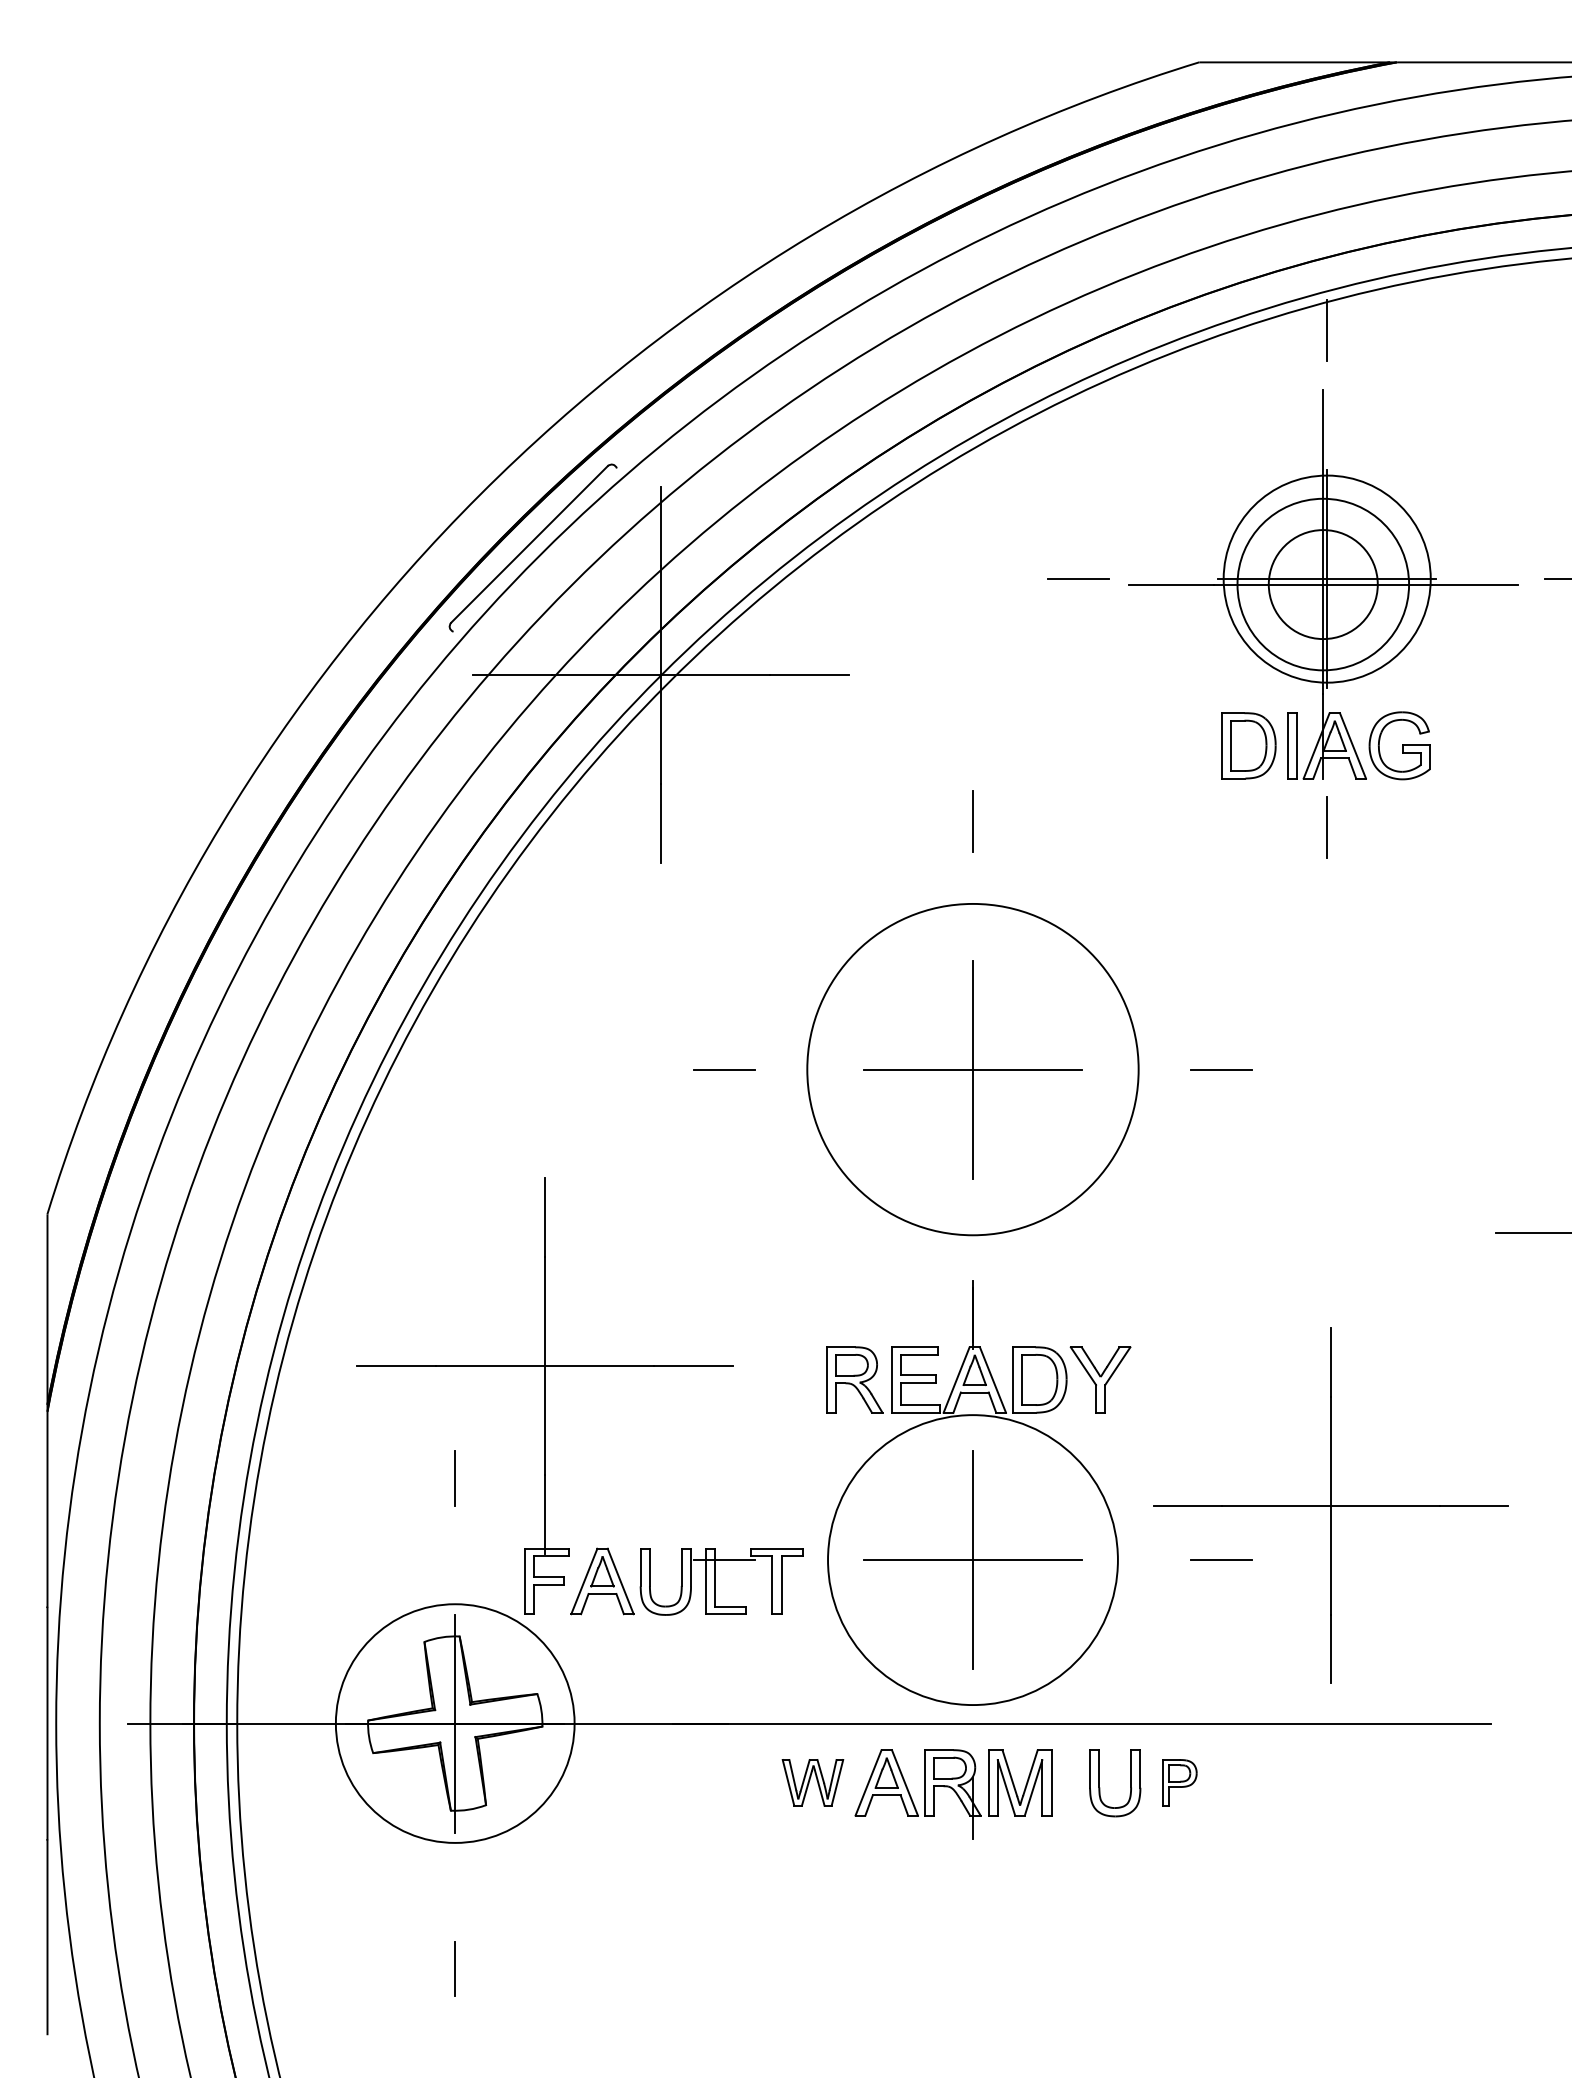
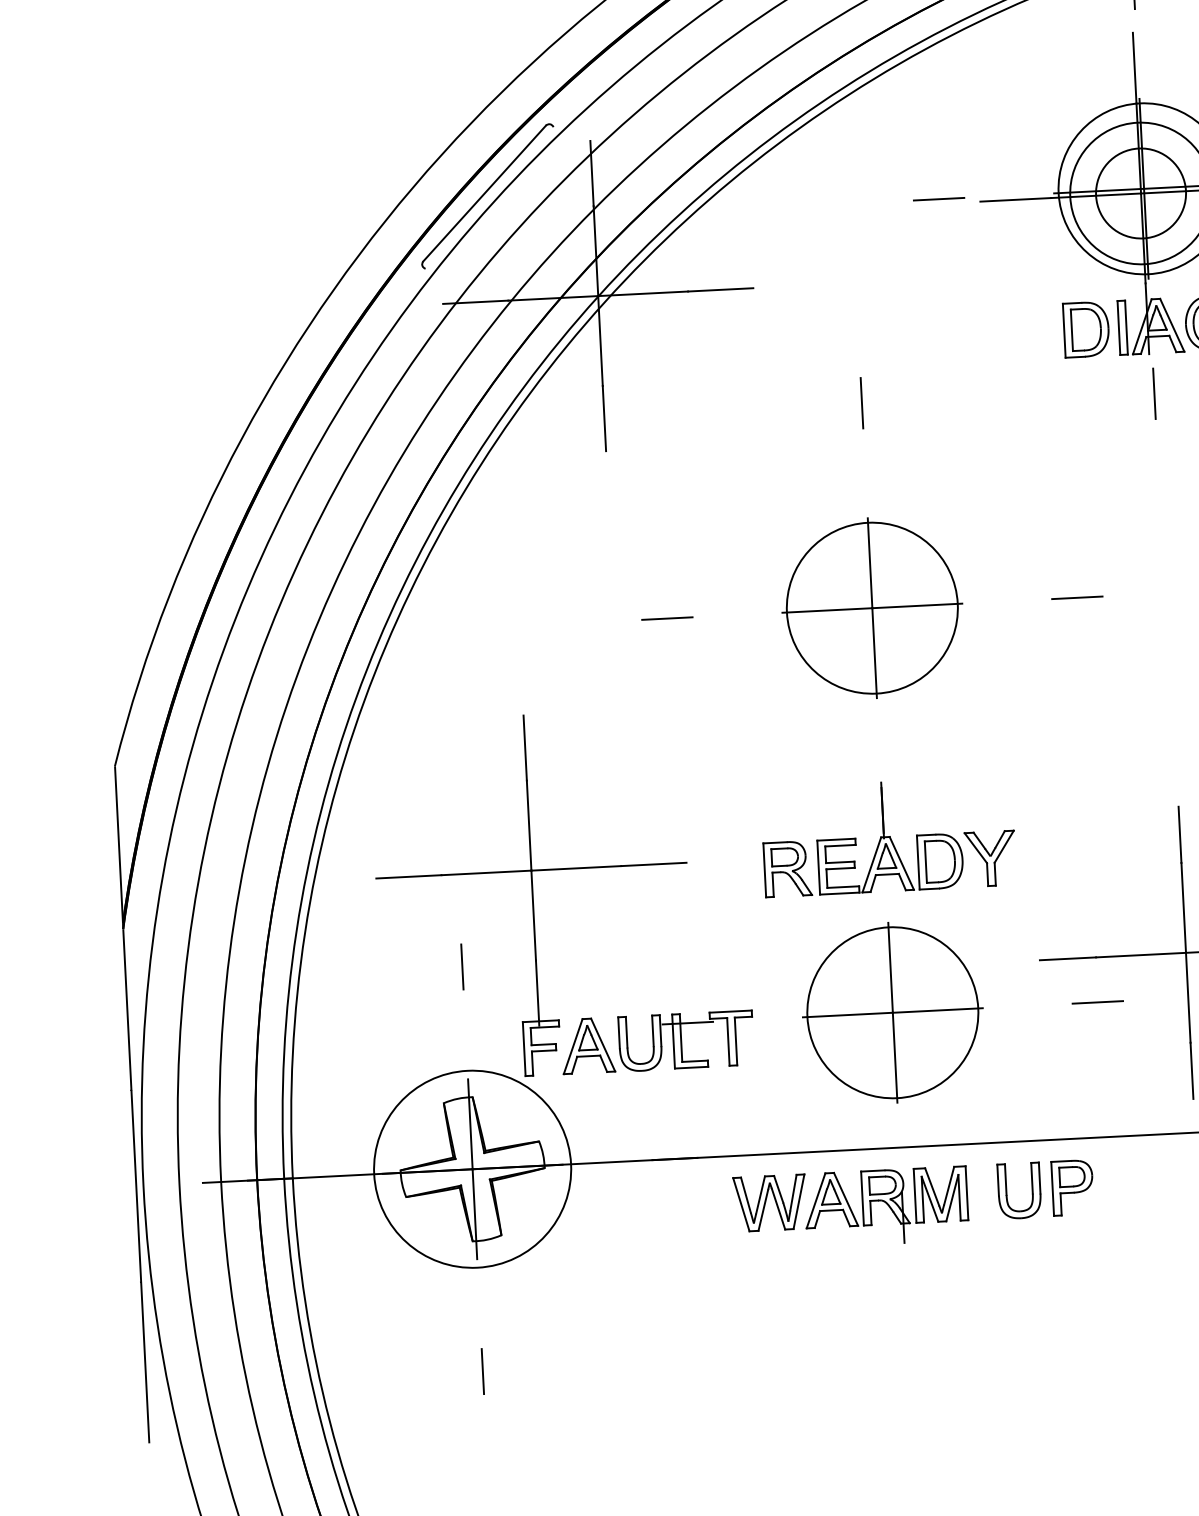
circle: (972, 1069) -> (871, 608), size x0.62
circle: (972, 1559) -> (892, 1012), size x0.71
part: (812, 1782) -> (769, 1202), size x1.43
part: (1179, 1782) -> (1072, 1187), size x1.43

